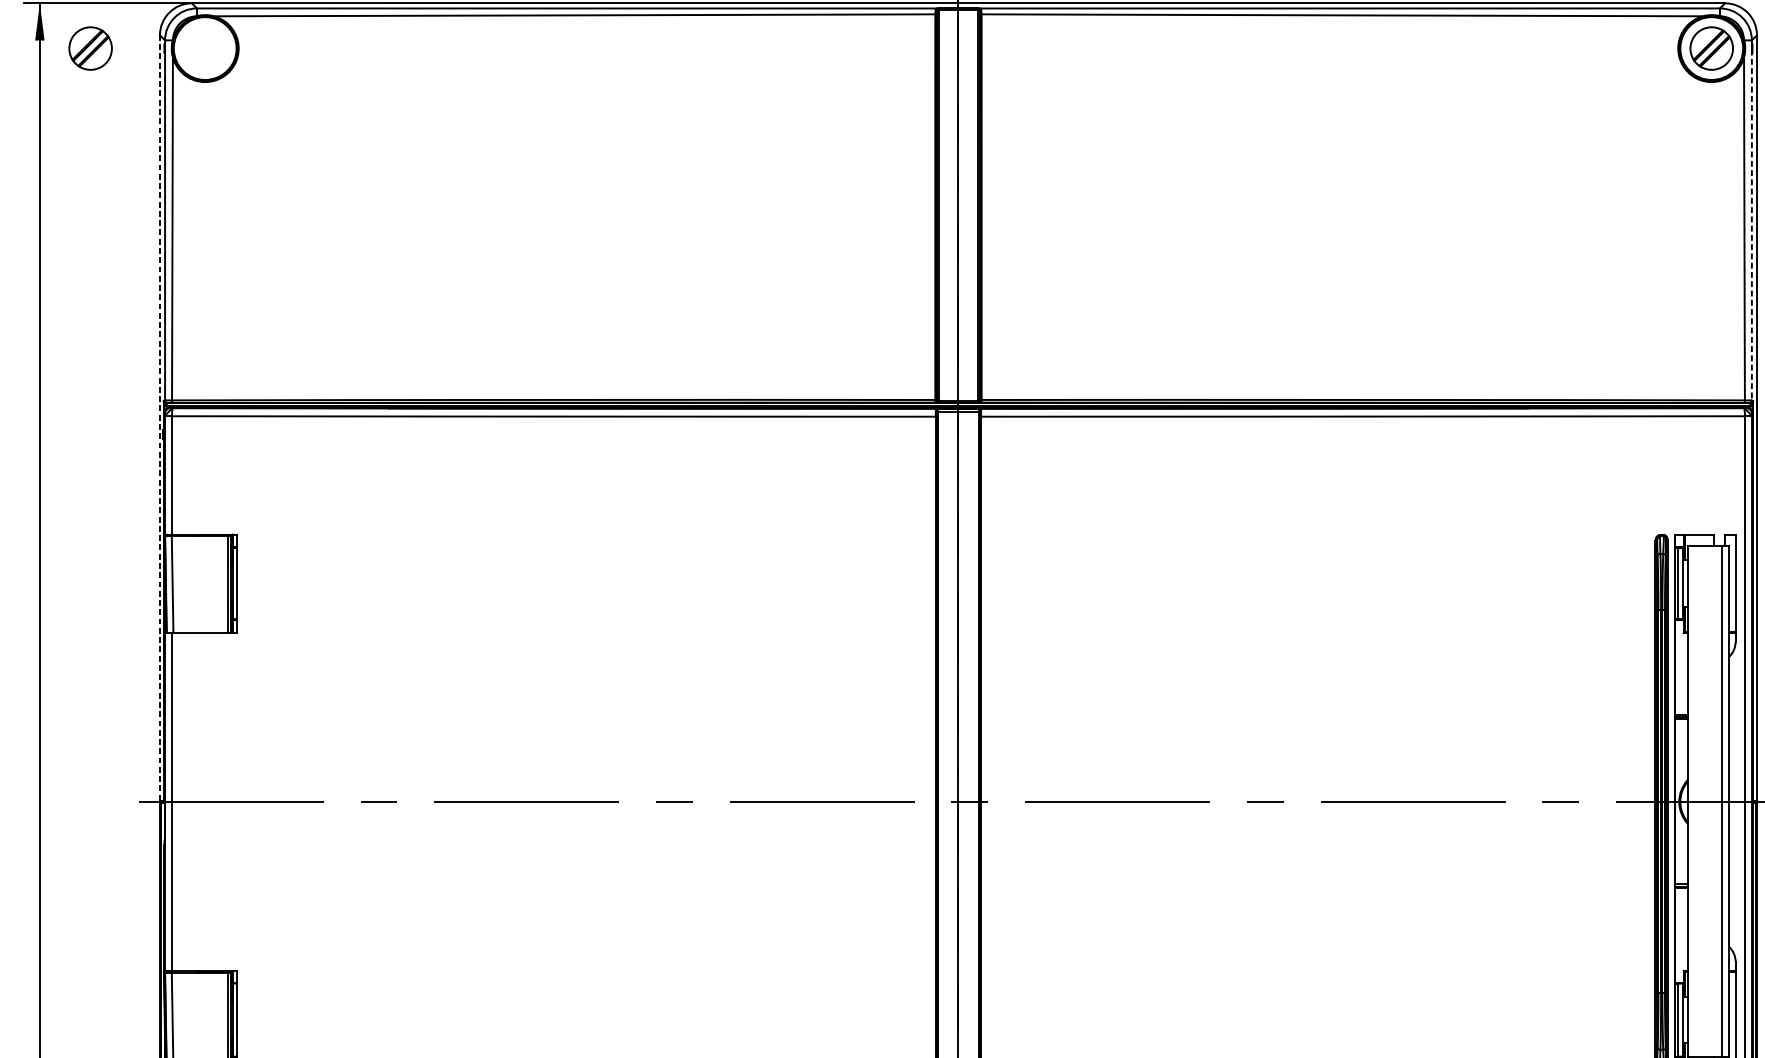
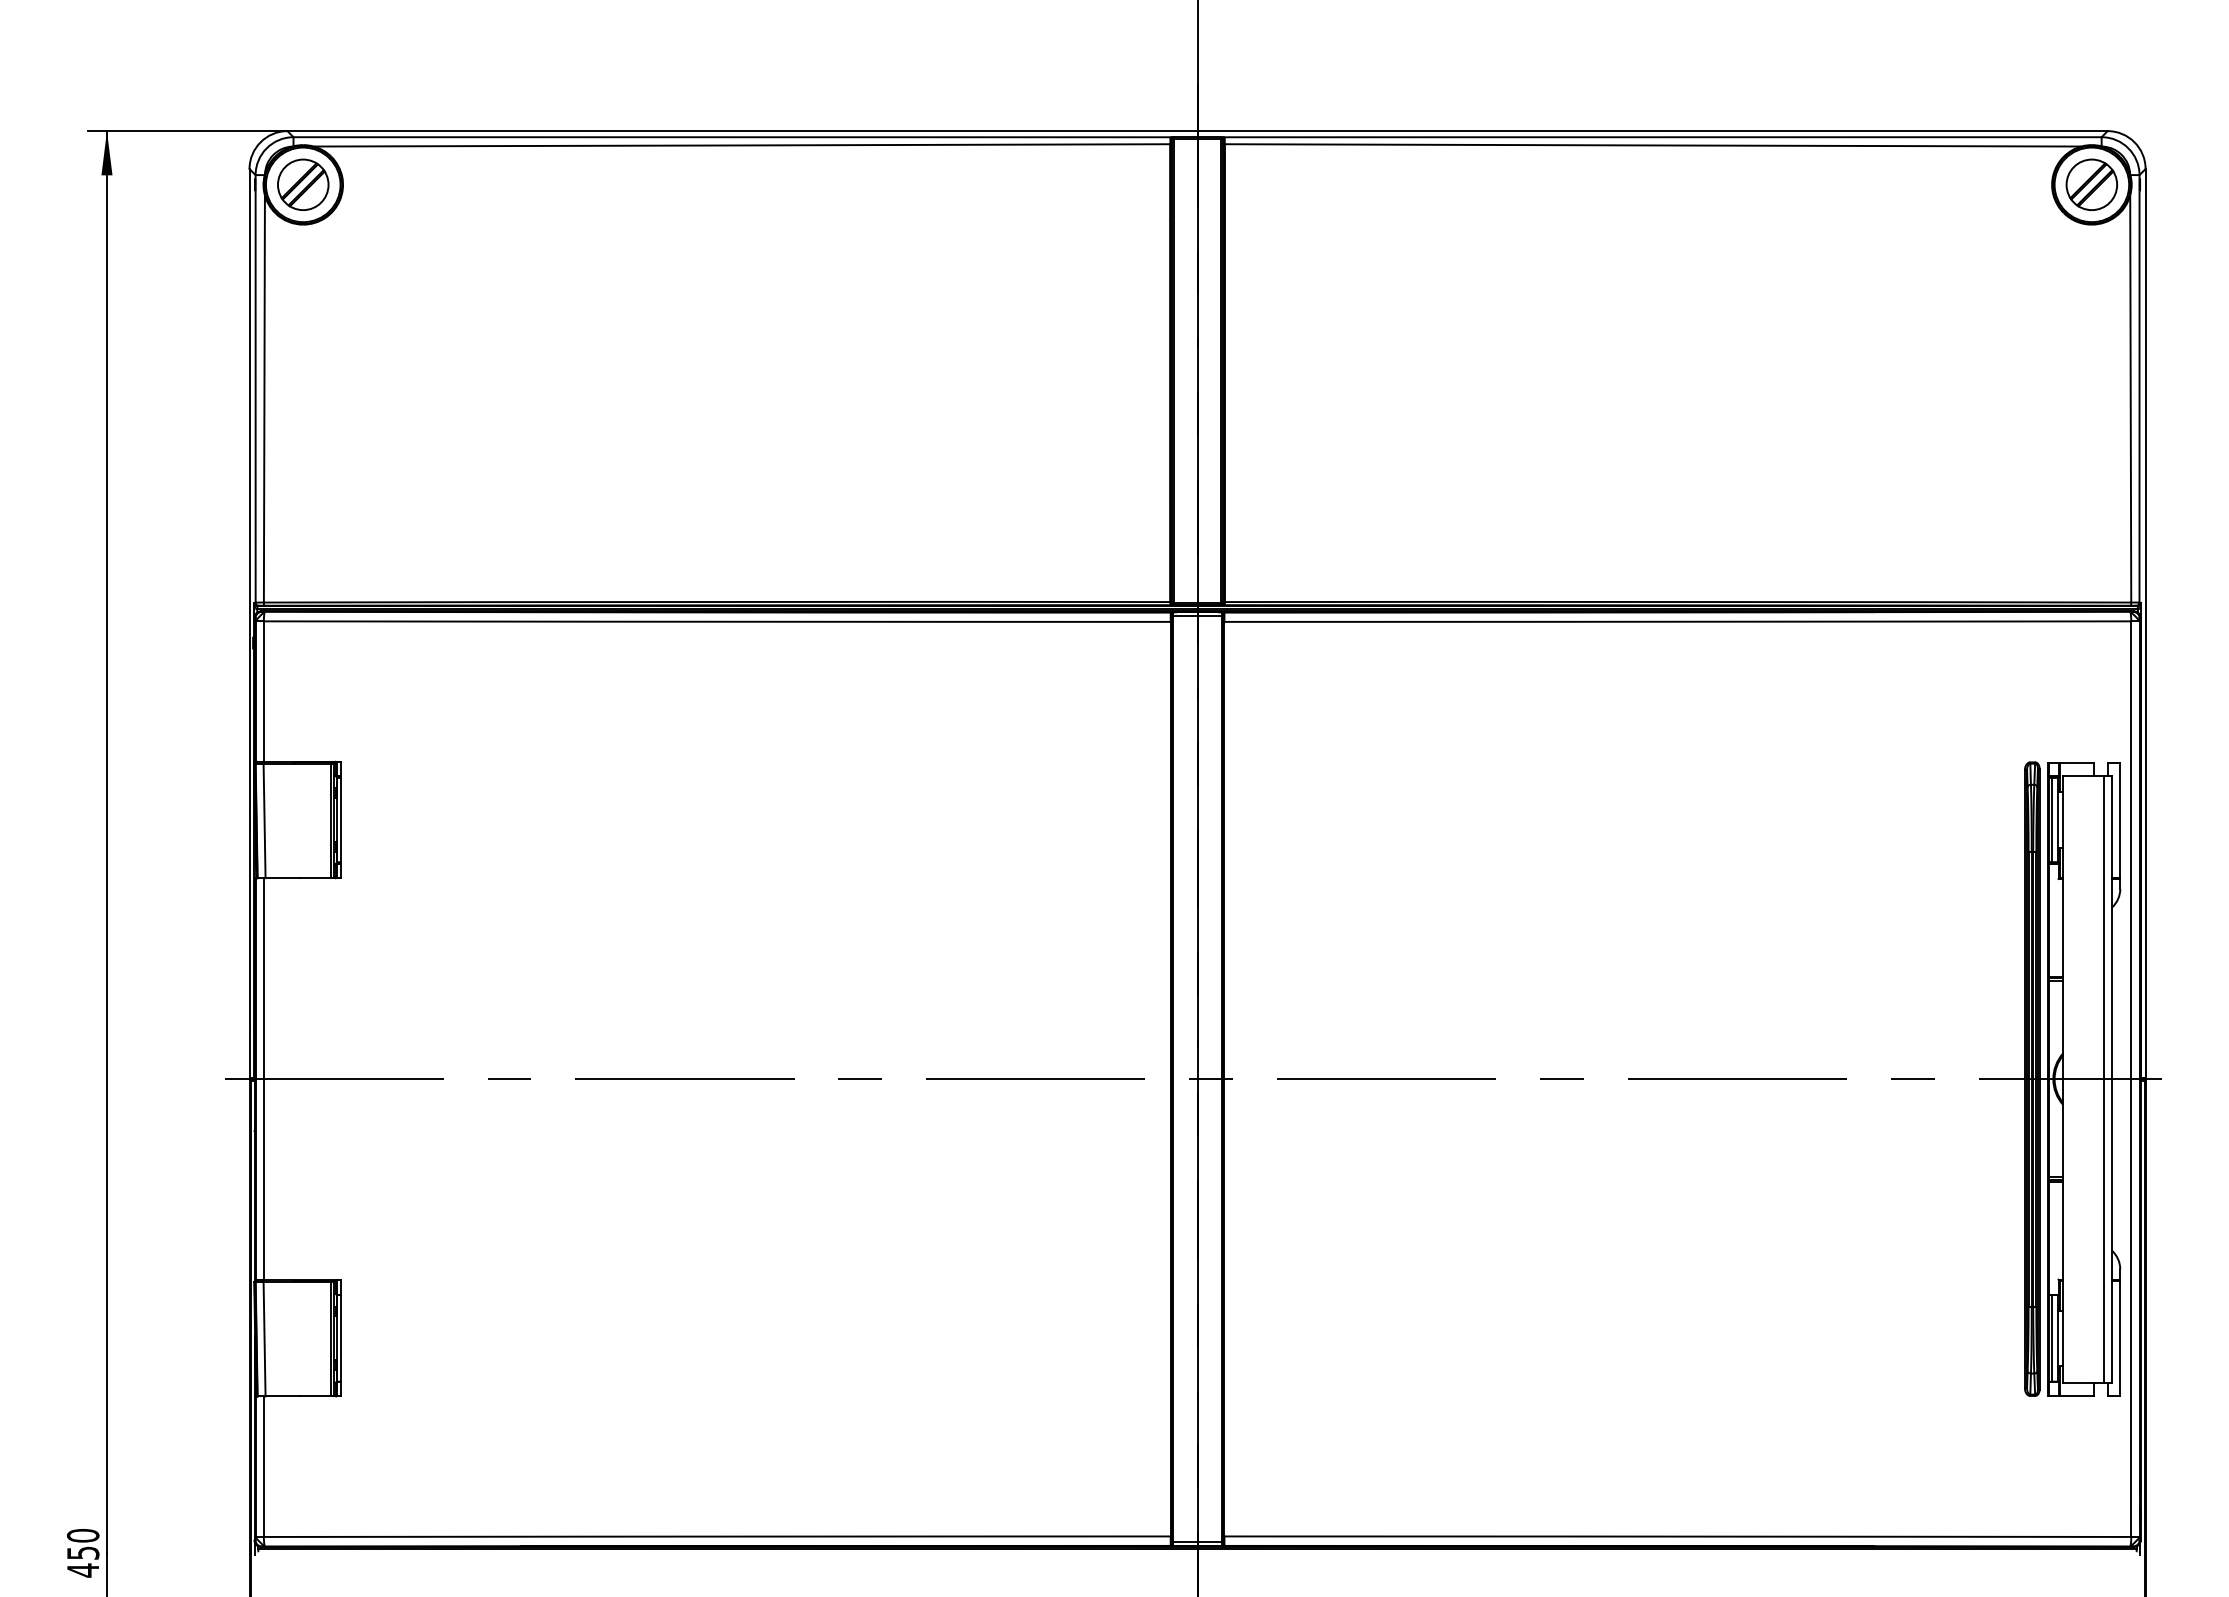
part: (90, 48) -> (303, 184), moved
line: (1751, 220) -> (2139, 388), dashed -> solid
line: (159, 417) -> (249, 622), dashed -> solid

